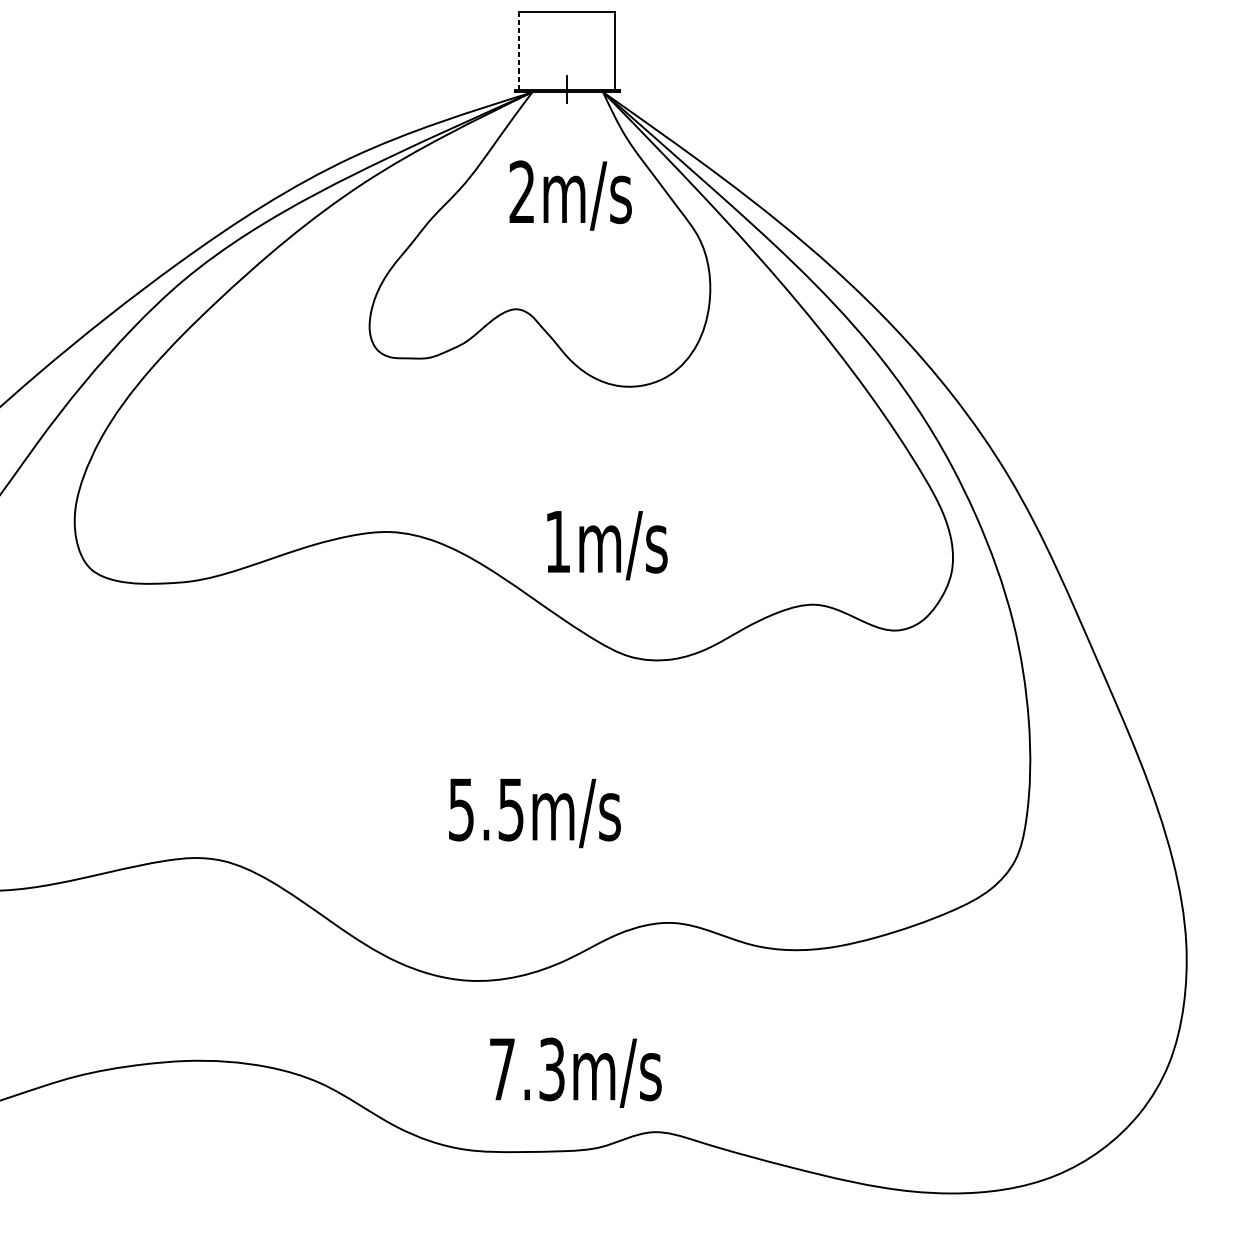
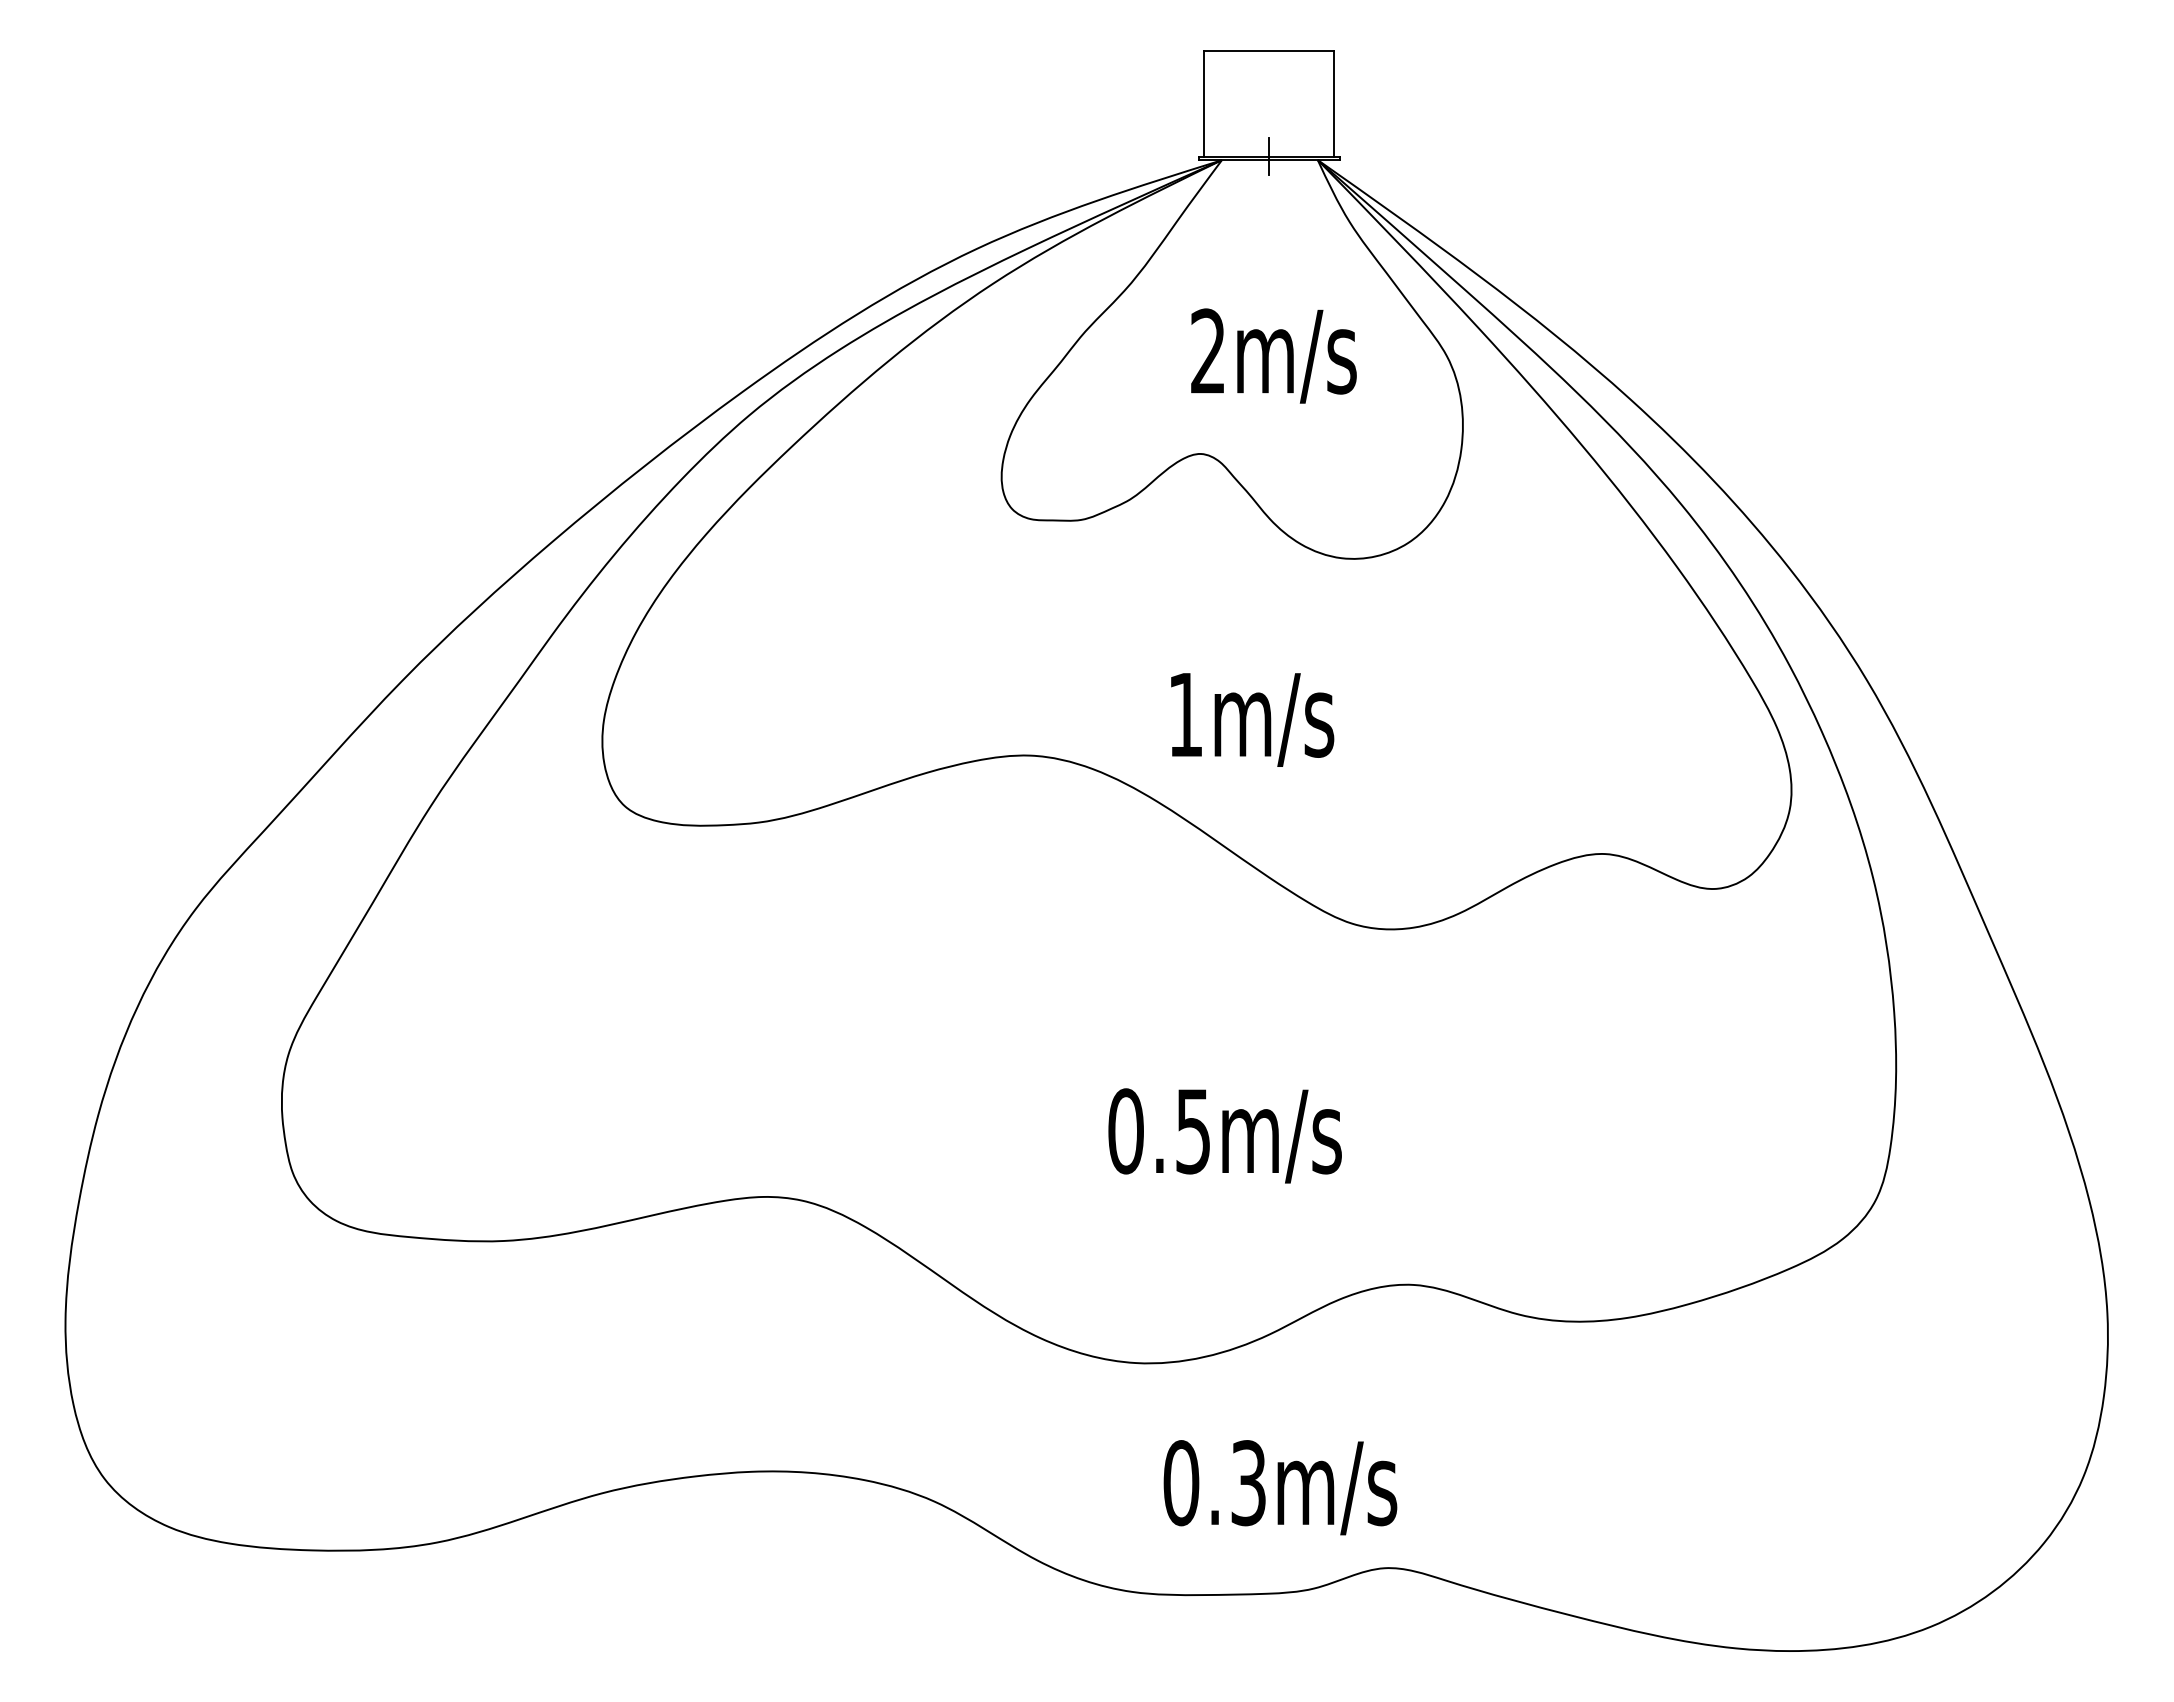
line: (519, 51) -> (1204, 104), dashed -> solid
text: (570, 195) -> (1273, 355), moved
text: (607, 545) -> (1252, 719), moved
text: (461, 809) -> (1125, 1131), 5.5m/s -> 0.5m/s
text: (502, 1069) -> (1181, 1483), 7.3m/s -> 0.3m/s

